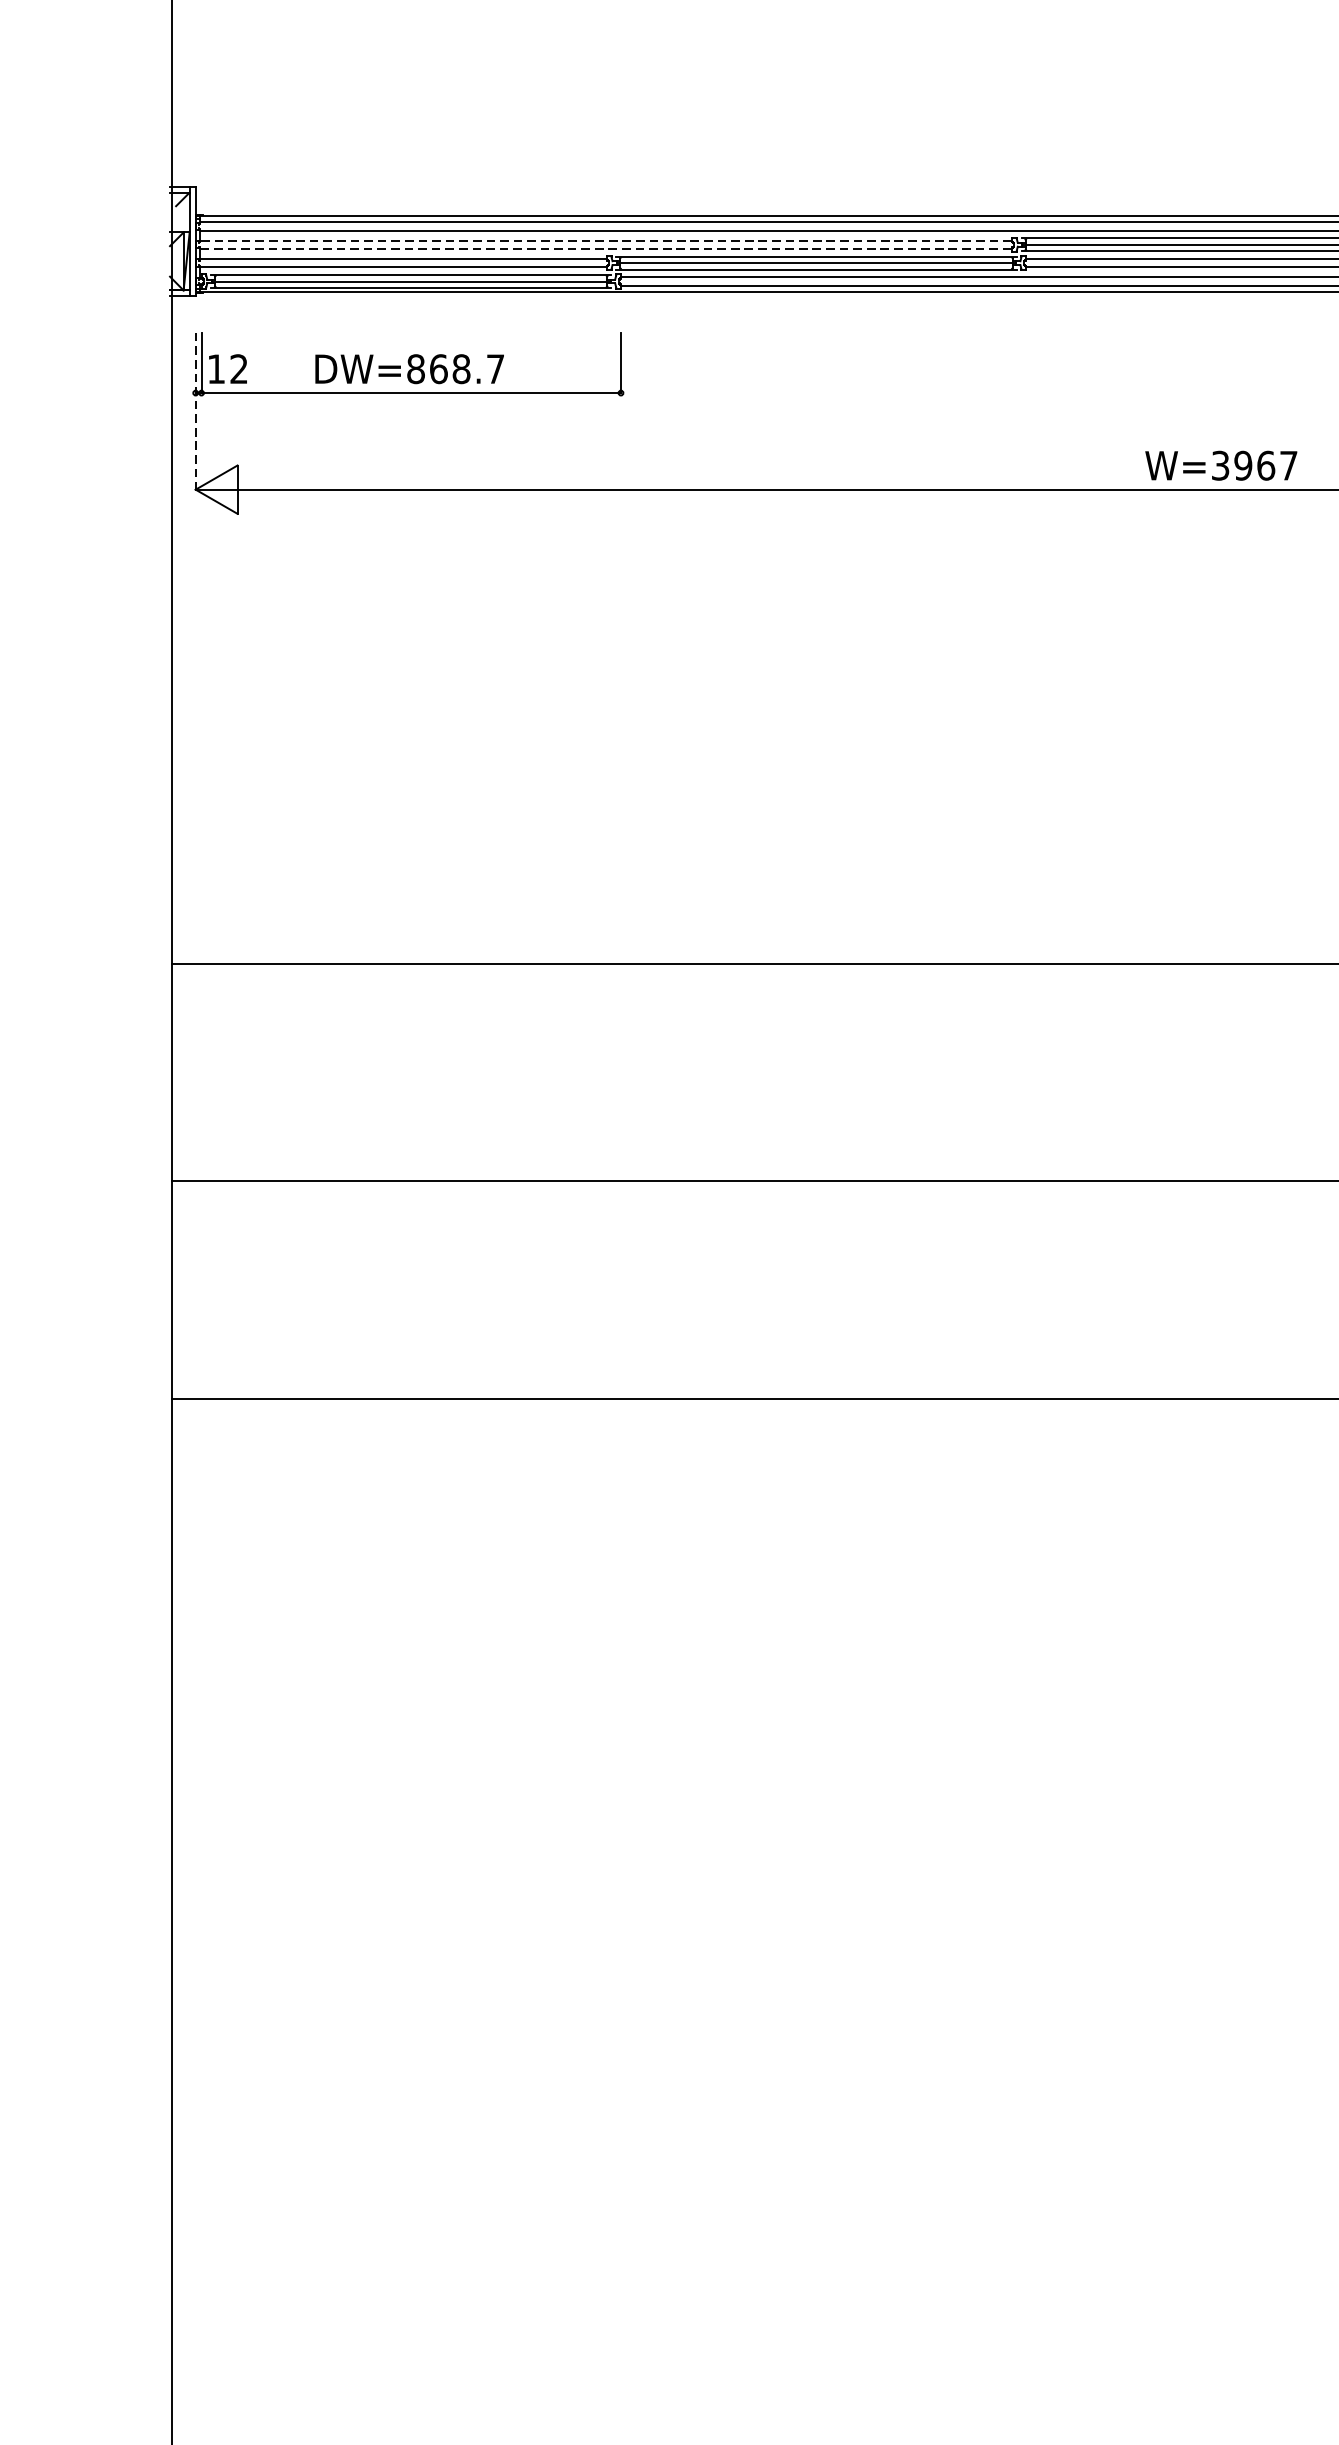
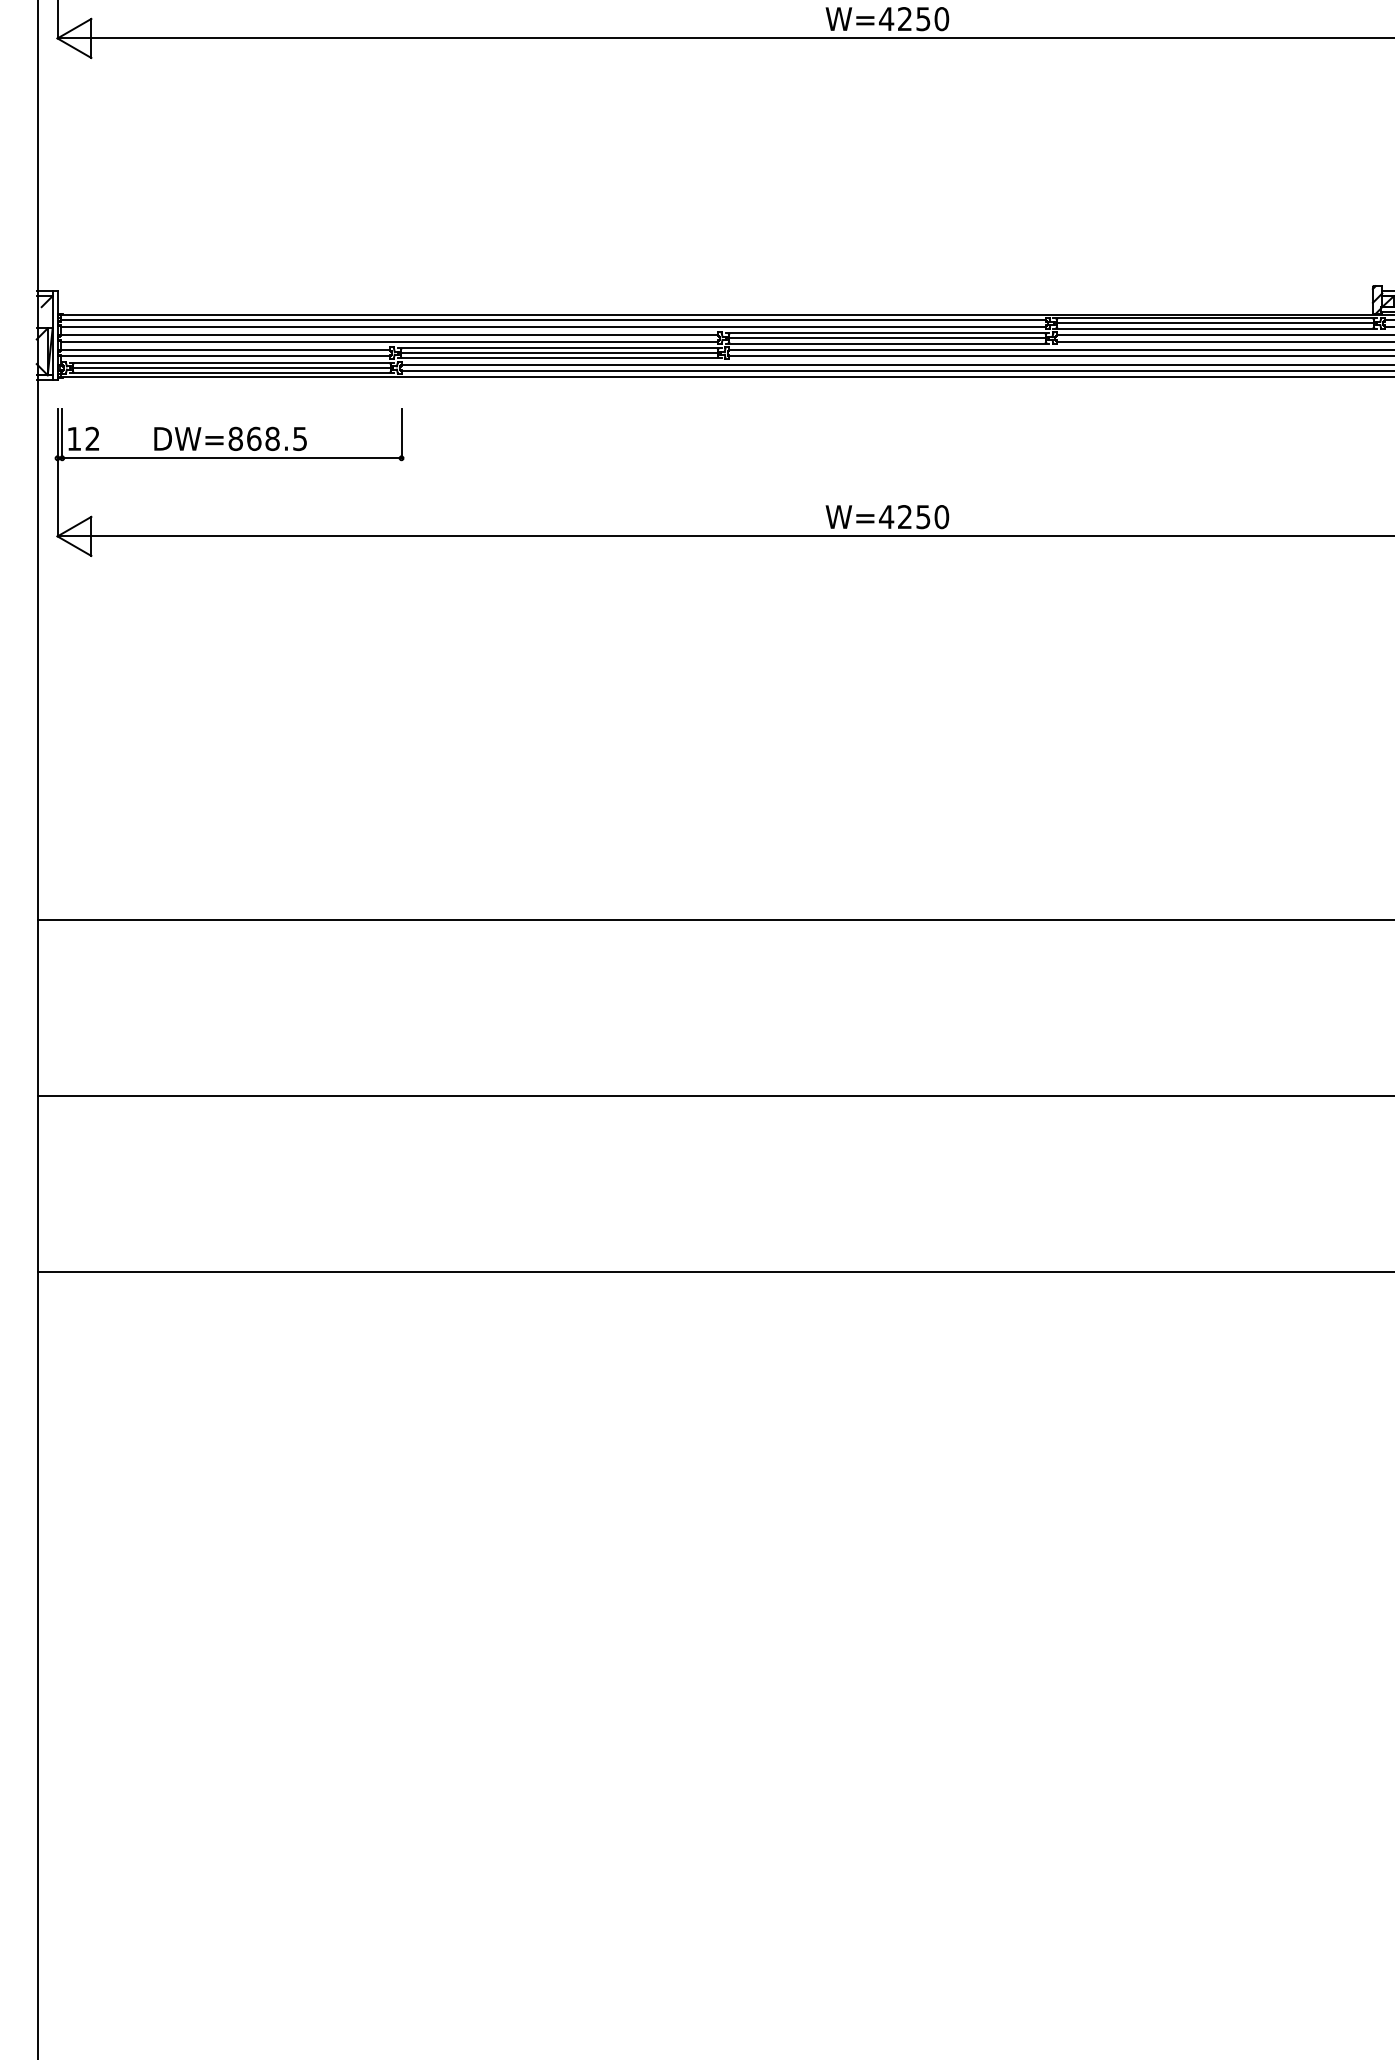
line: (606, 241) -> (389, 335), dashed -> solid
line: (607, 248) -> (390, 341), dashed -> solid
text: (494, 369) -> (299, 439), DW=868.7 -> DW=868.5
line: (195, 411) -> (57, 473), dashed -> solid
text: (1253, 466) -> (913, 517), W=3967 -> W=4250

